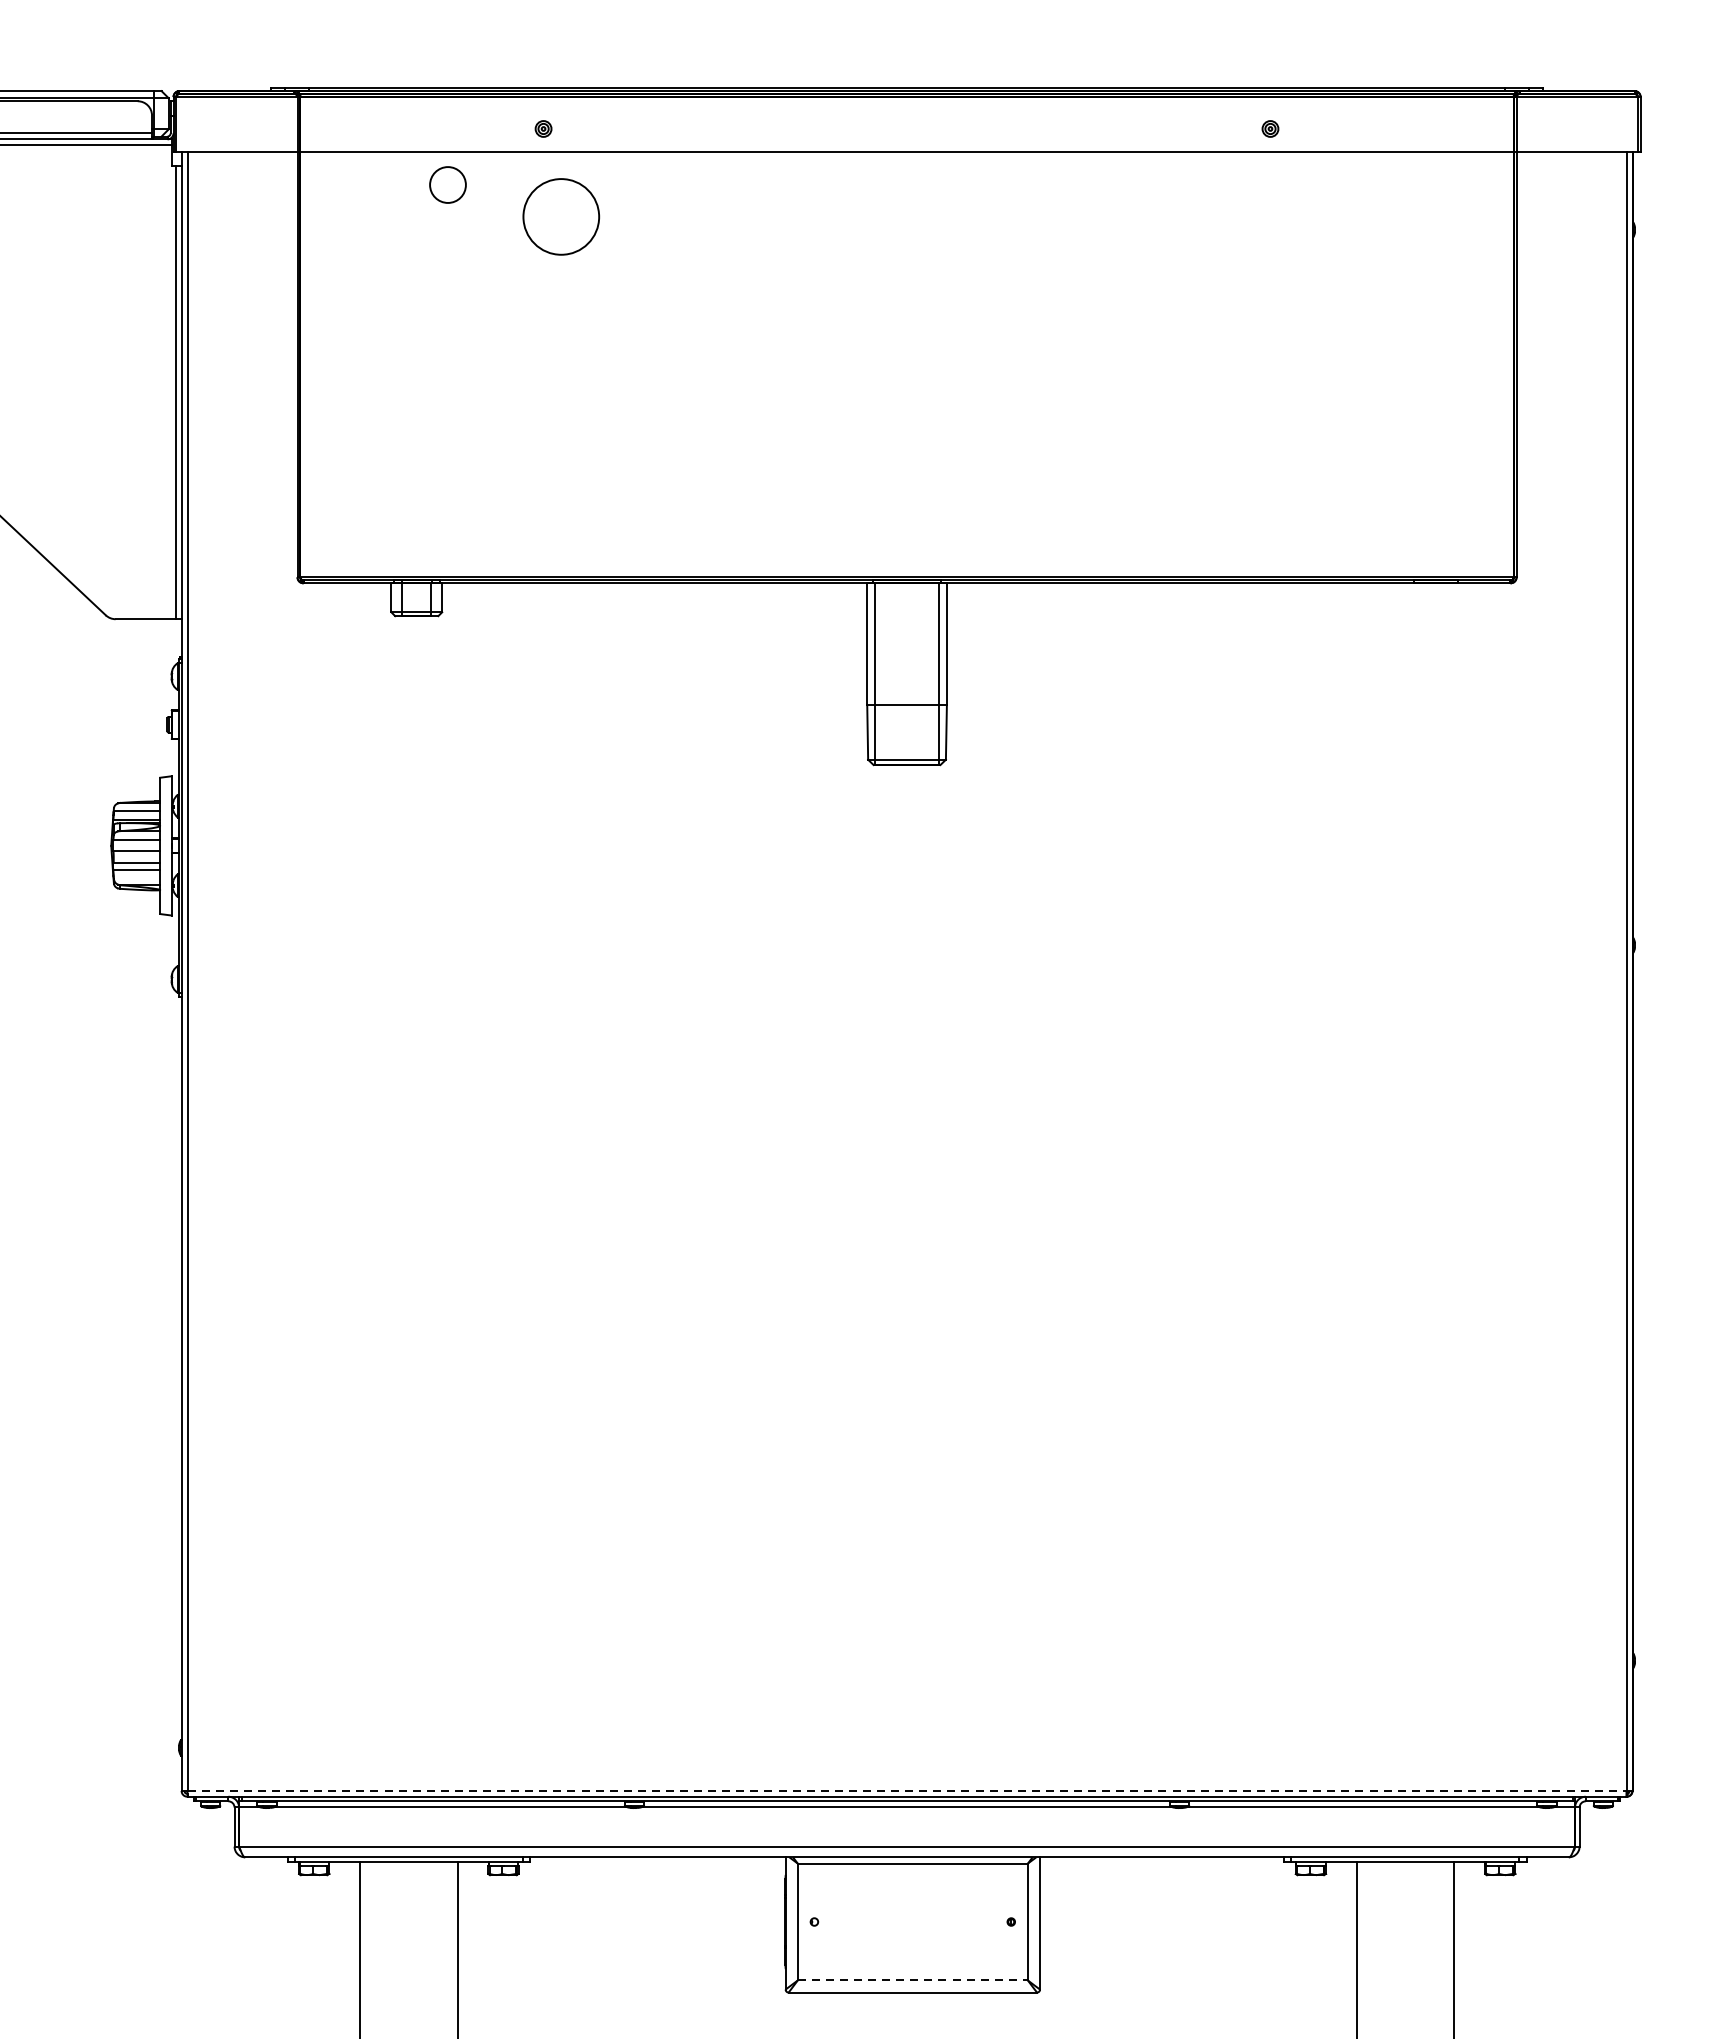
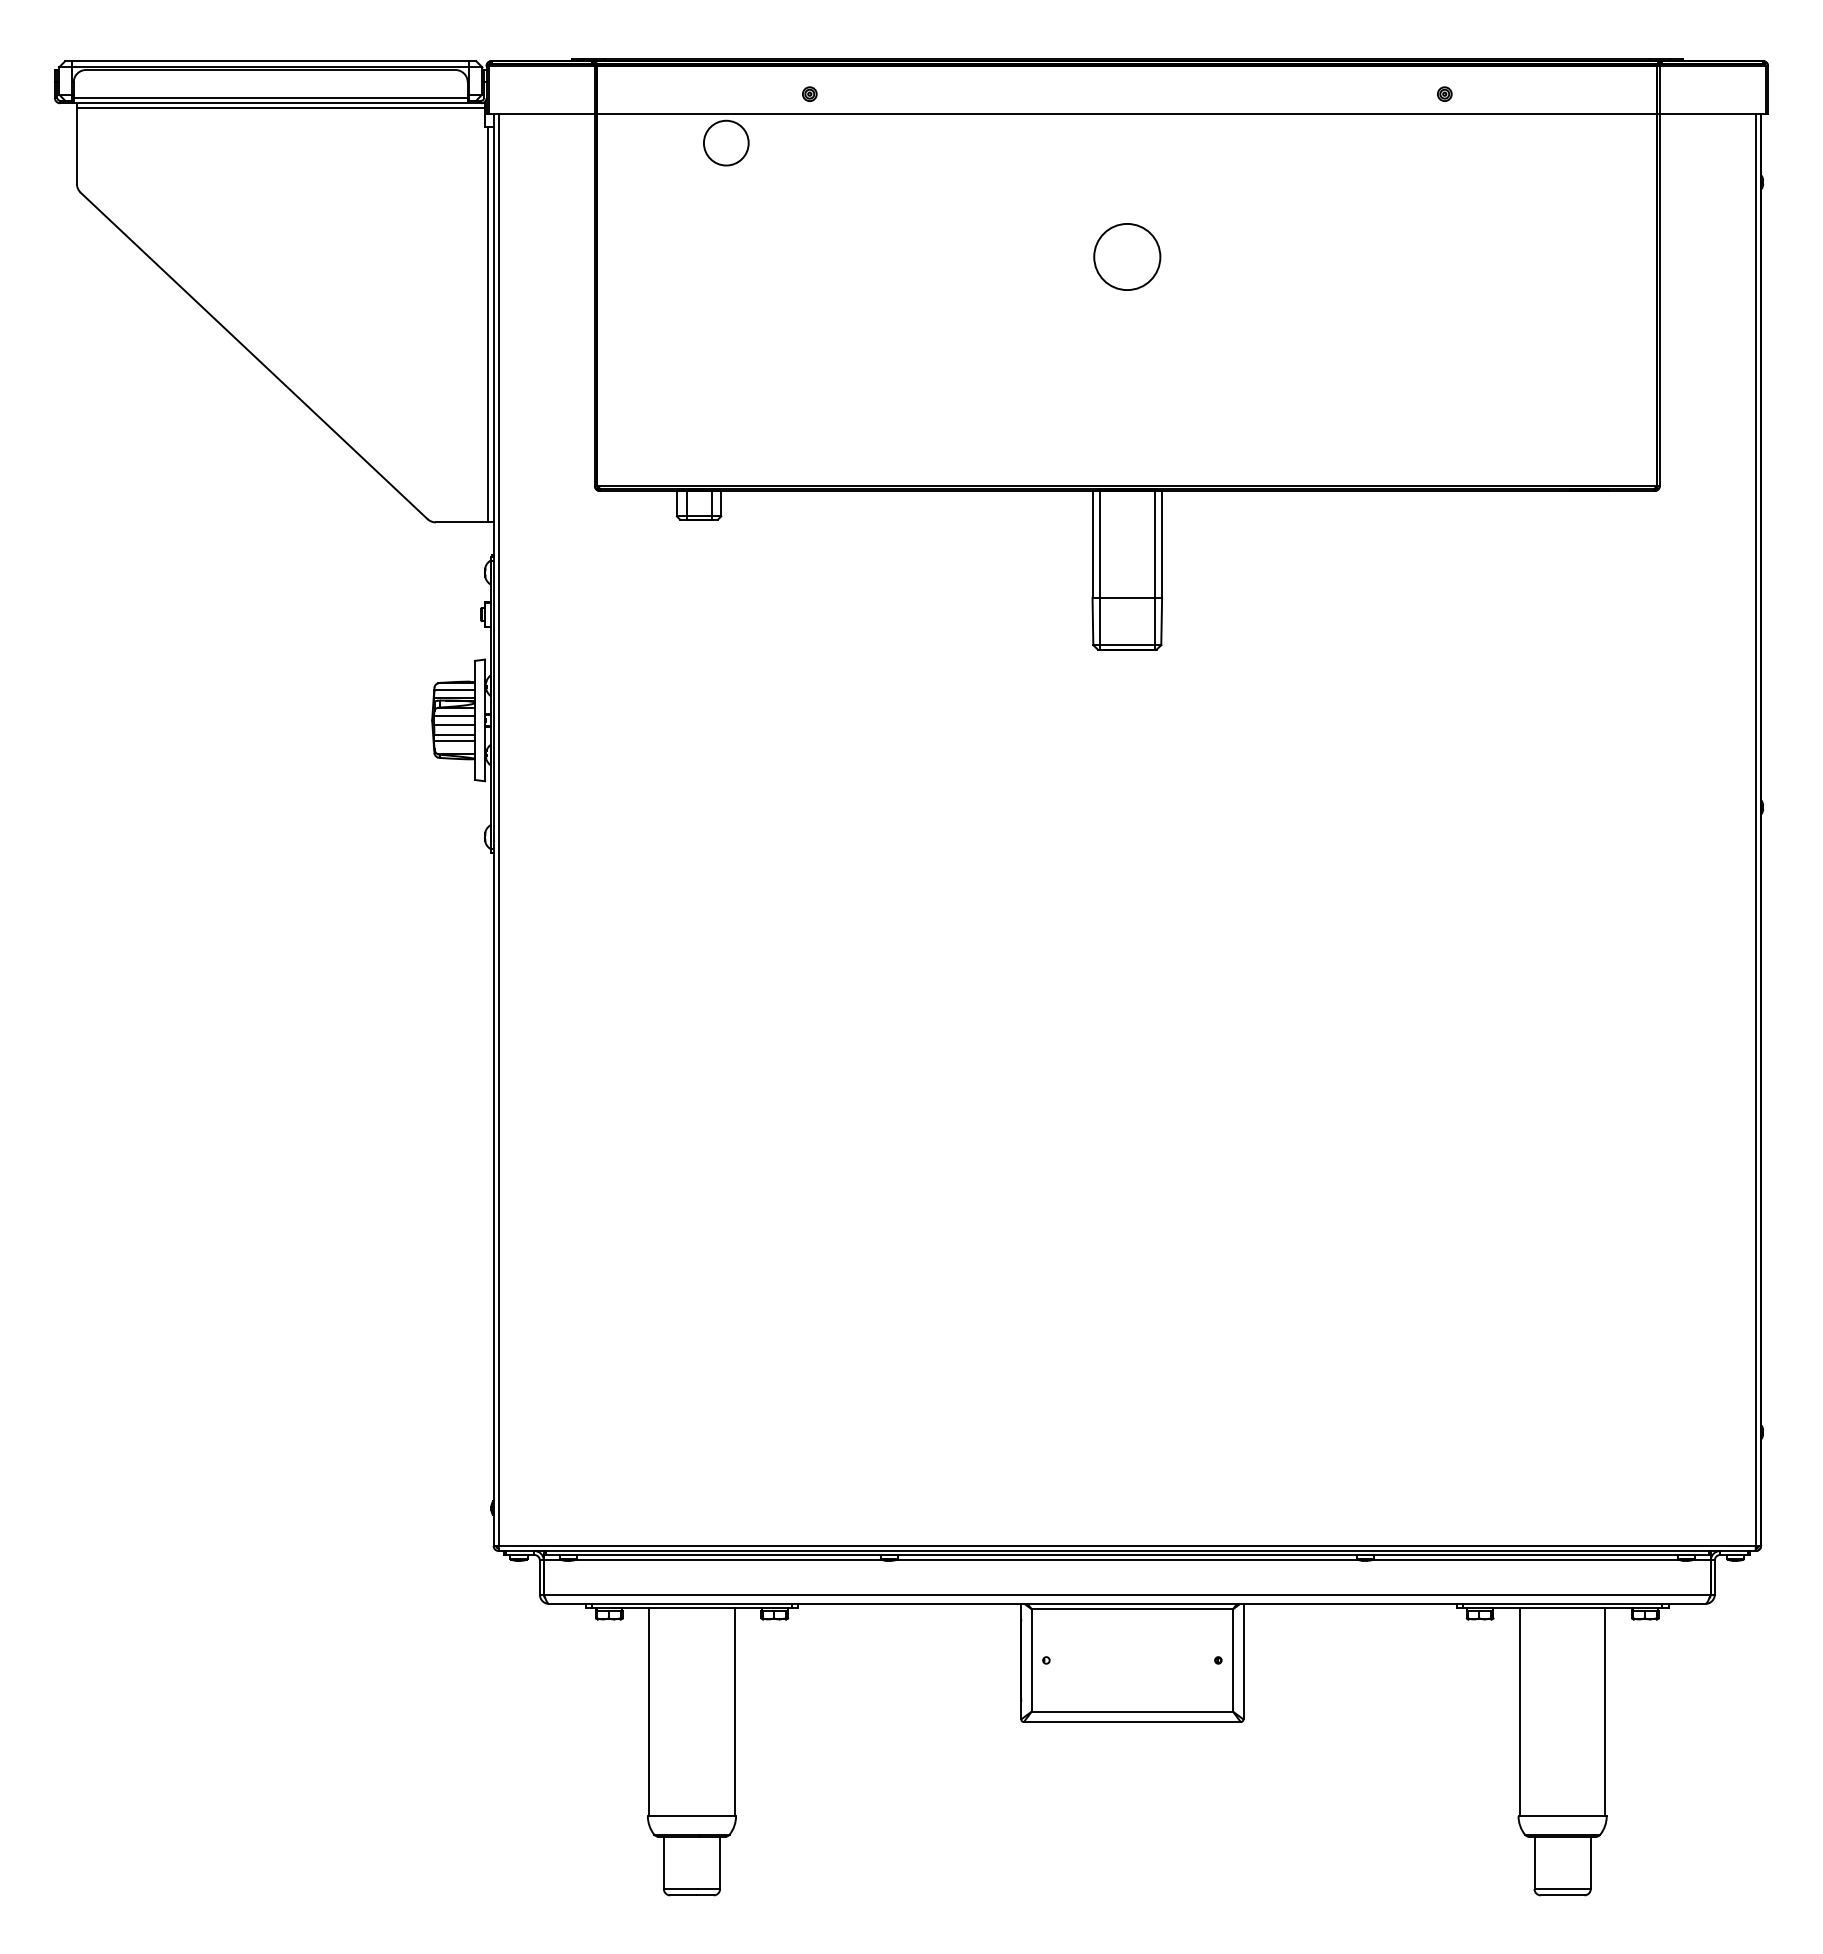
circle: (447, 184) -> (725, 142), size x1.43
circle: (561, 216) -> (1127, 256), moved
line: (907, 1790) -> (1127, 1545), dashed -> solid
line: (912, 1980) -> (1132, 1711), dashed -> solid

